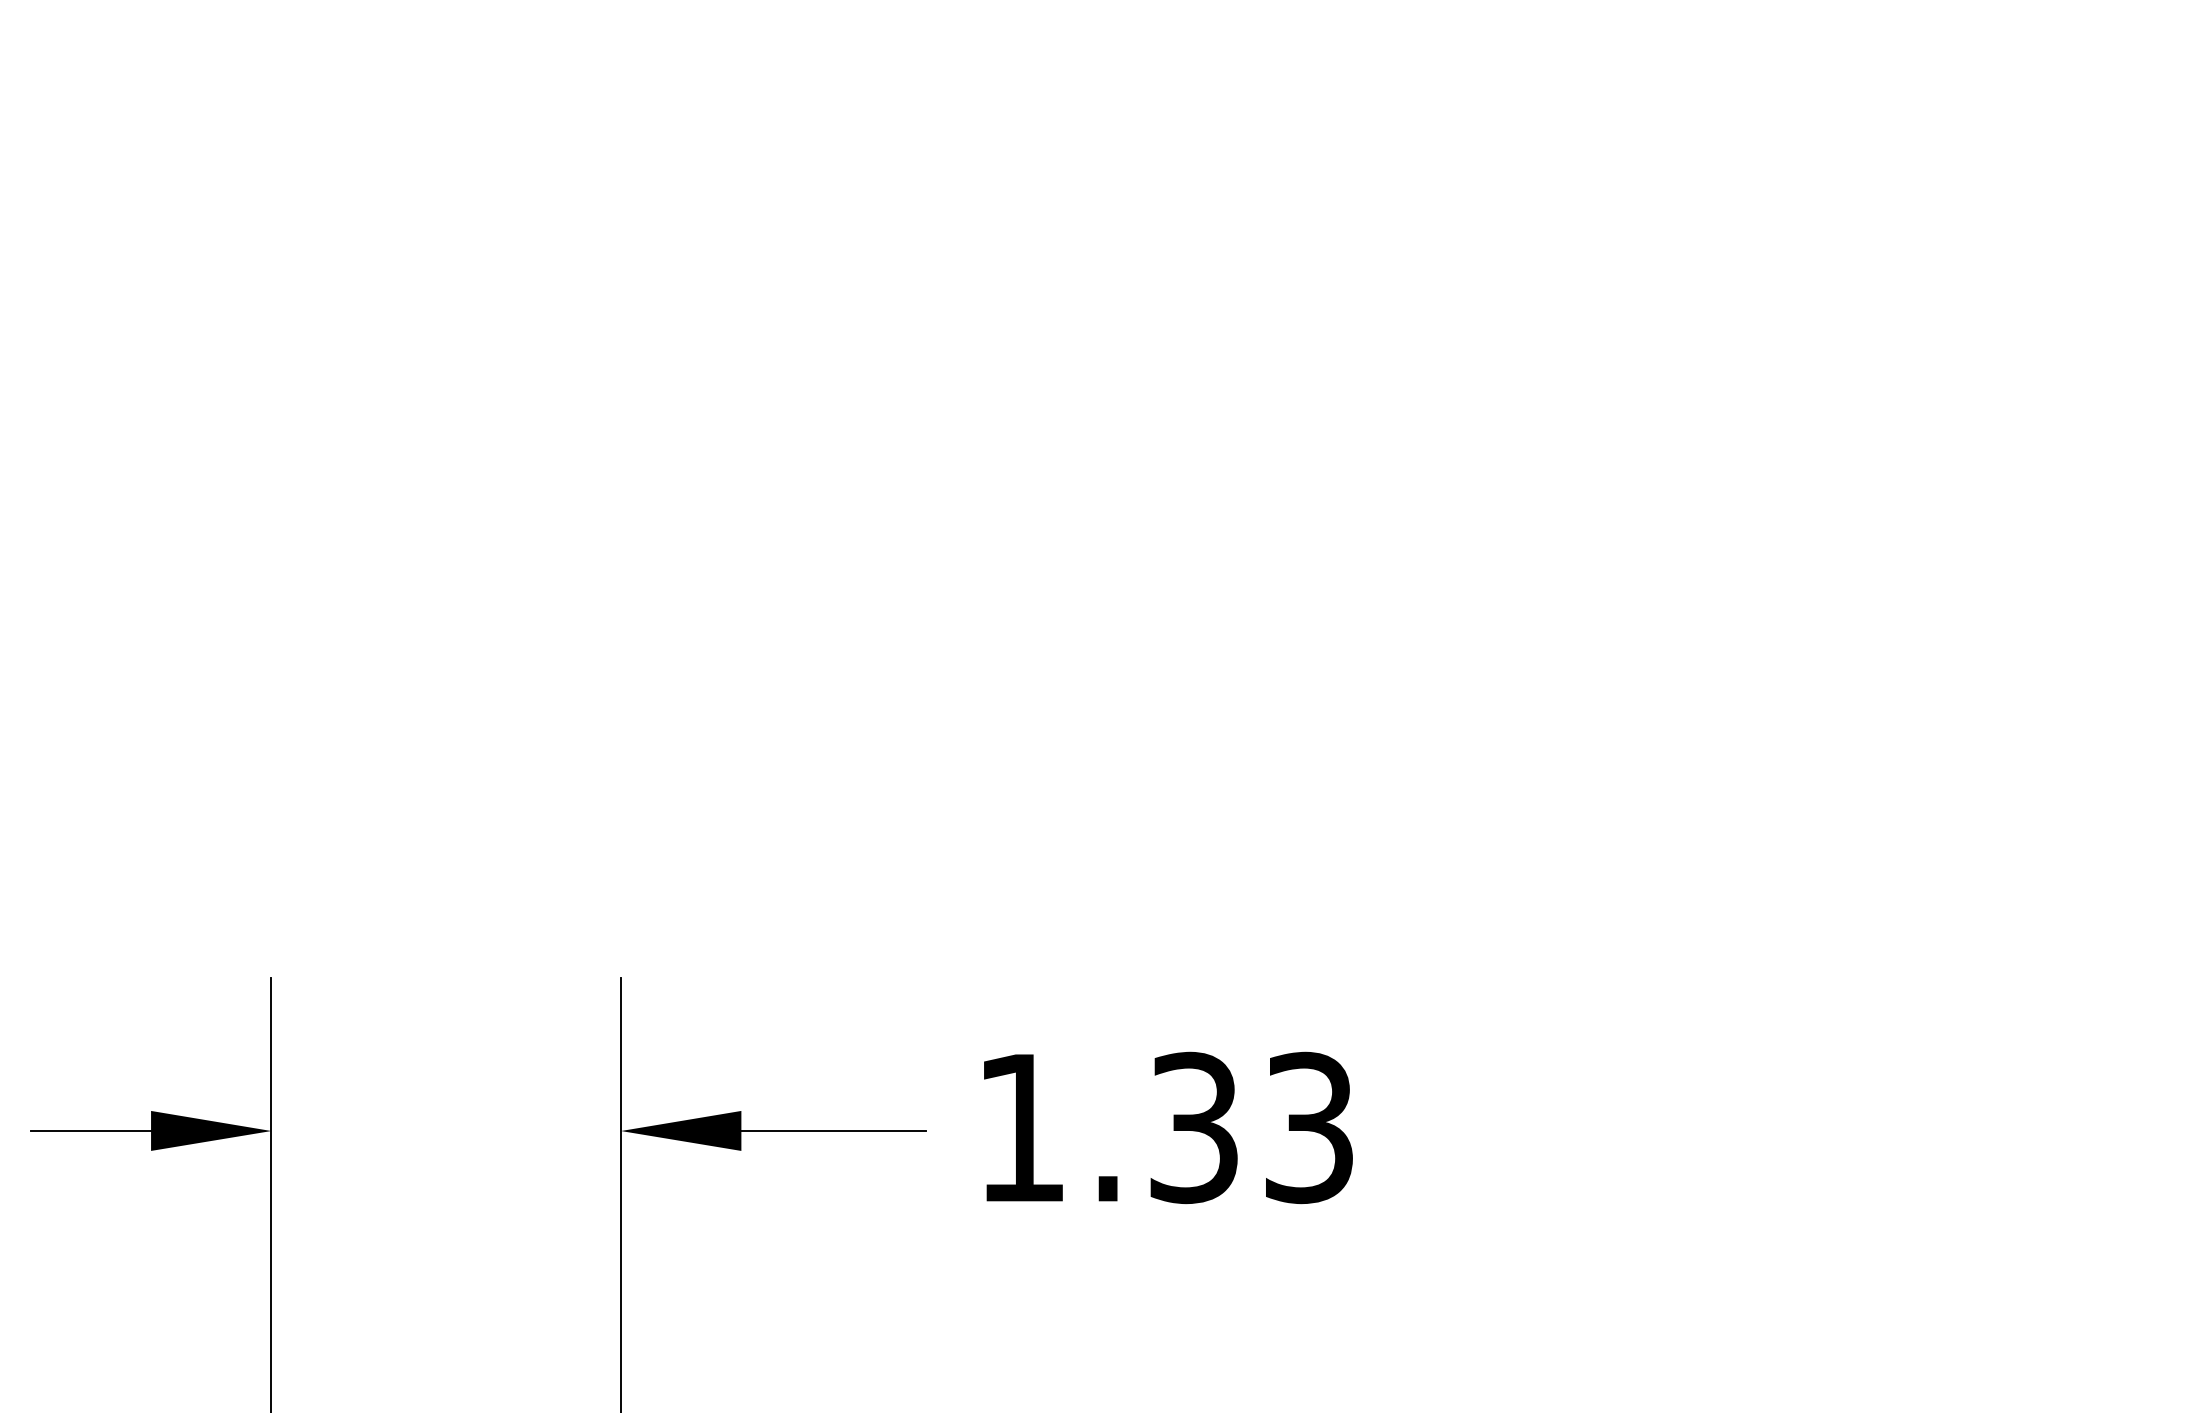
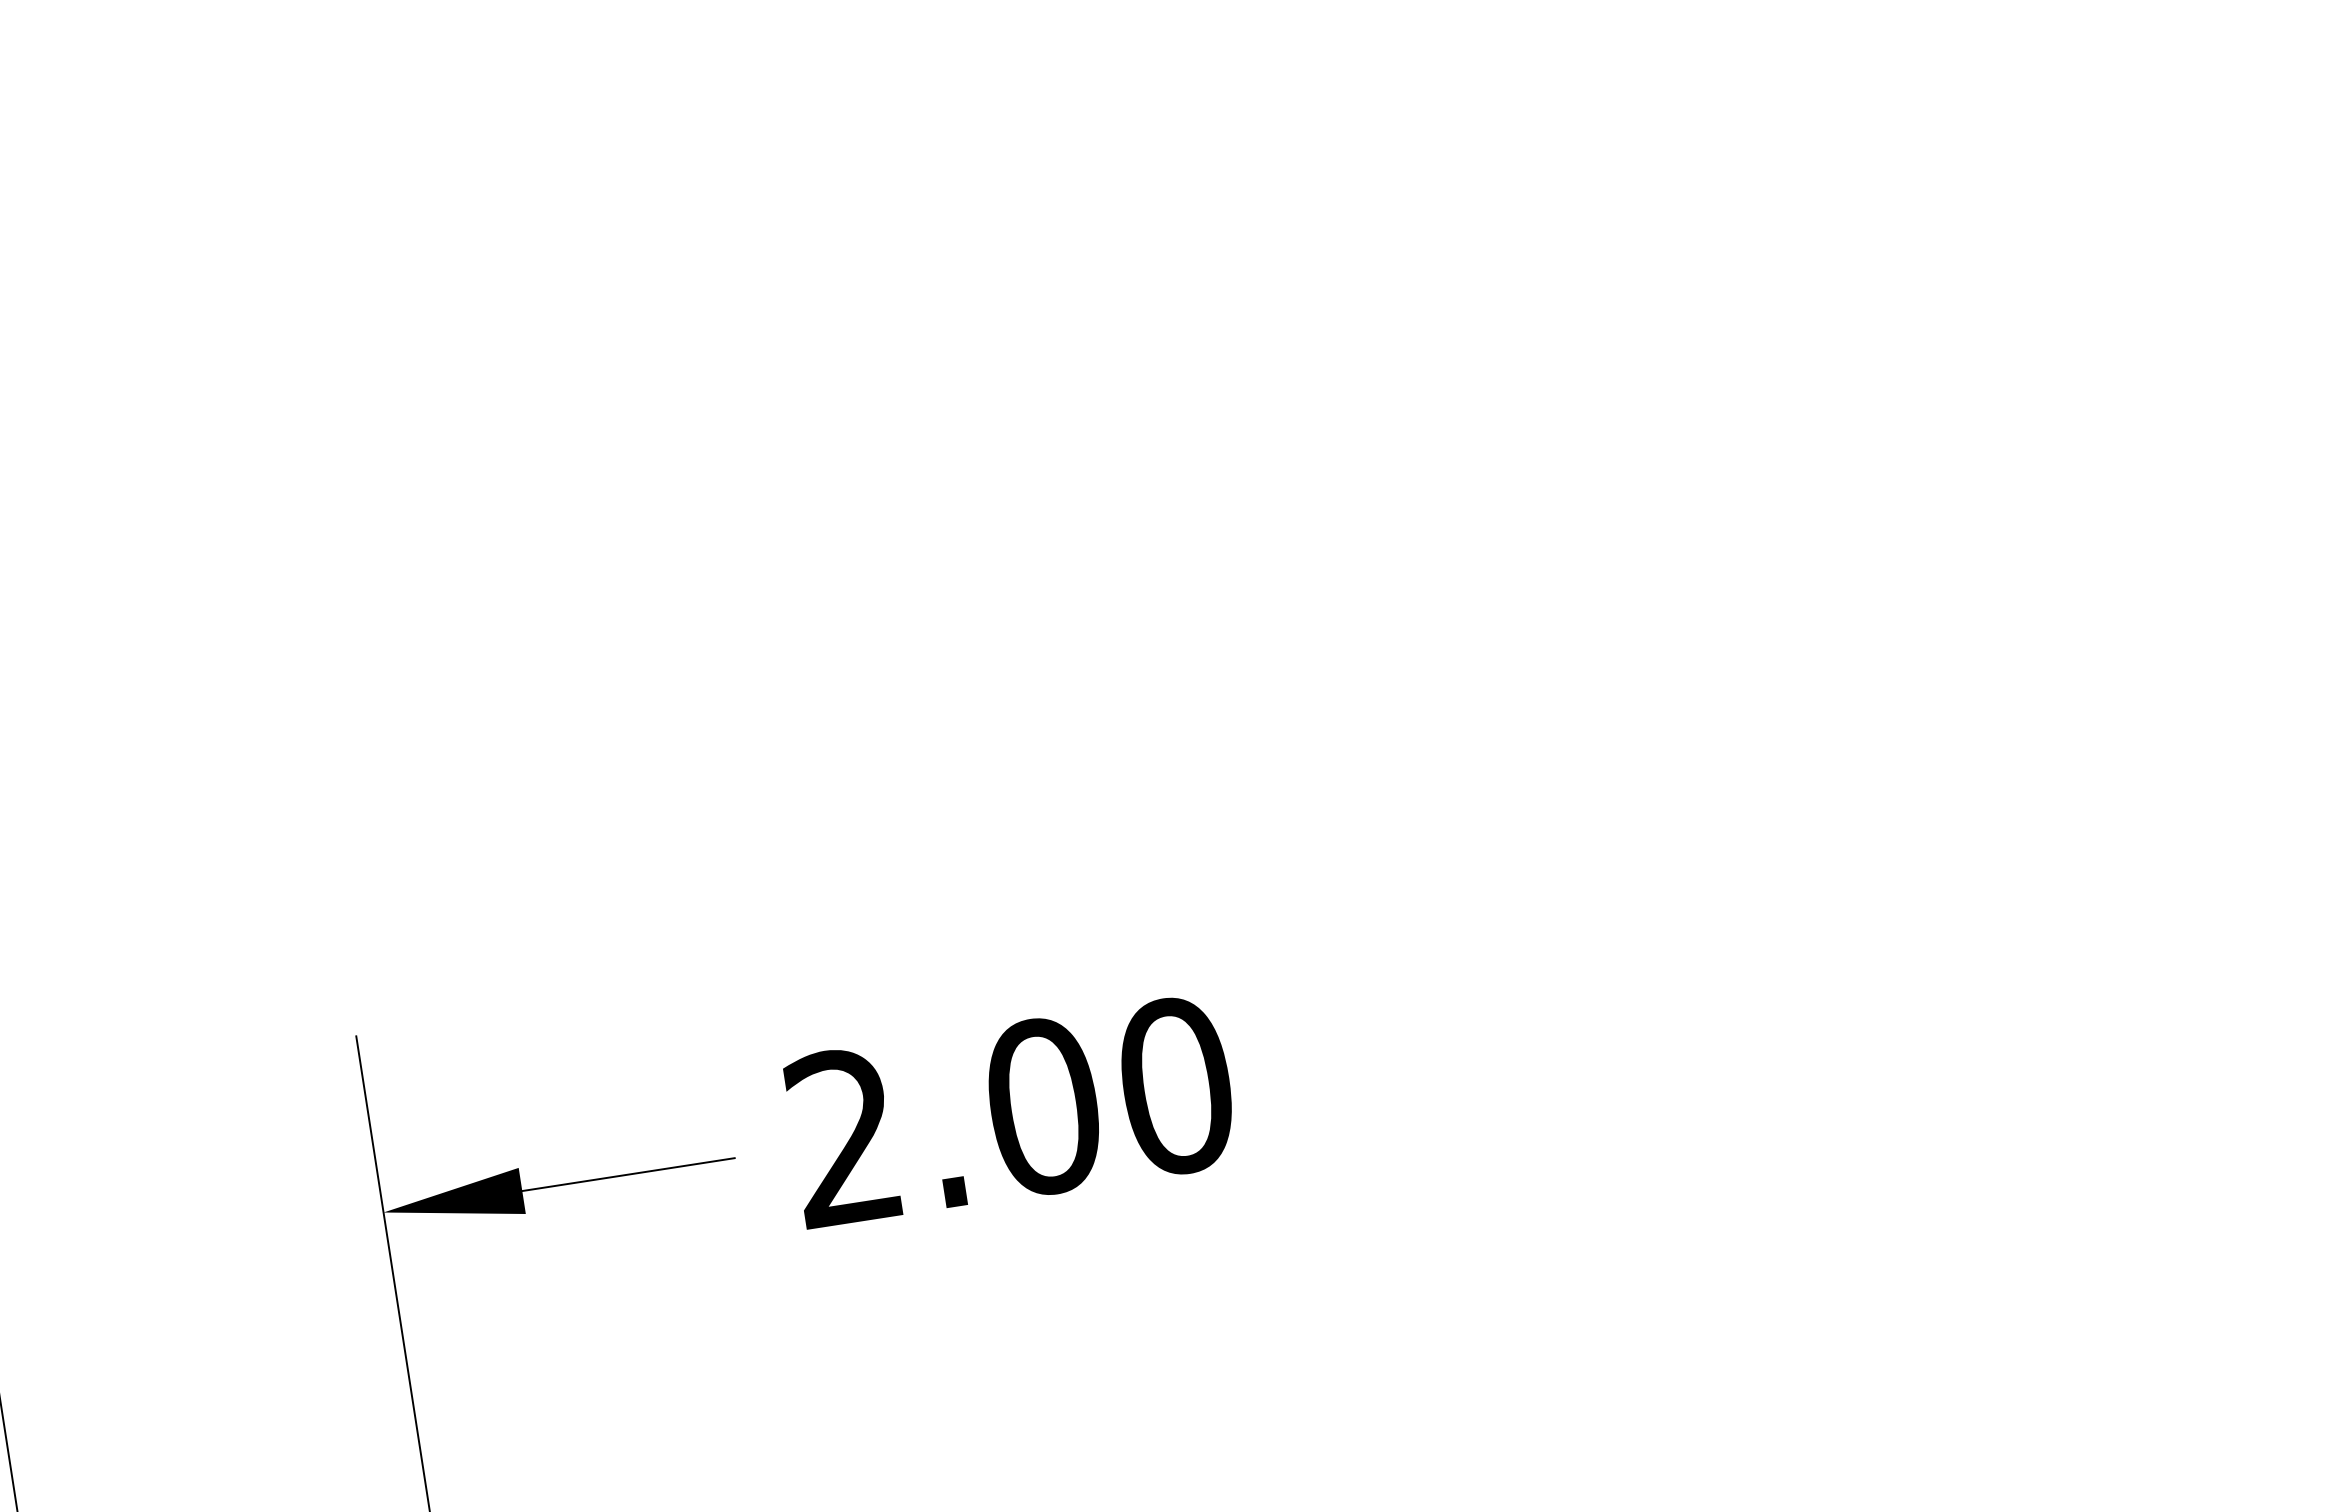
text: (1166, 1127) -> (1011, 1111), 1.33 -> 2.00

